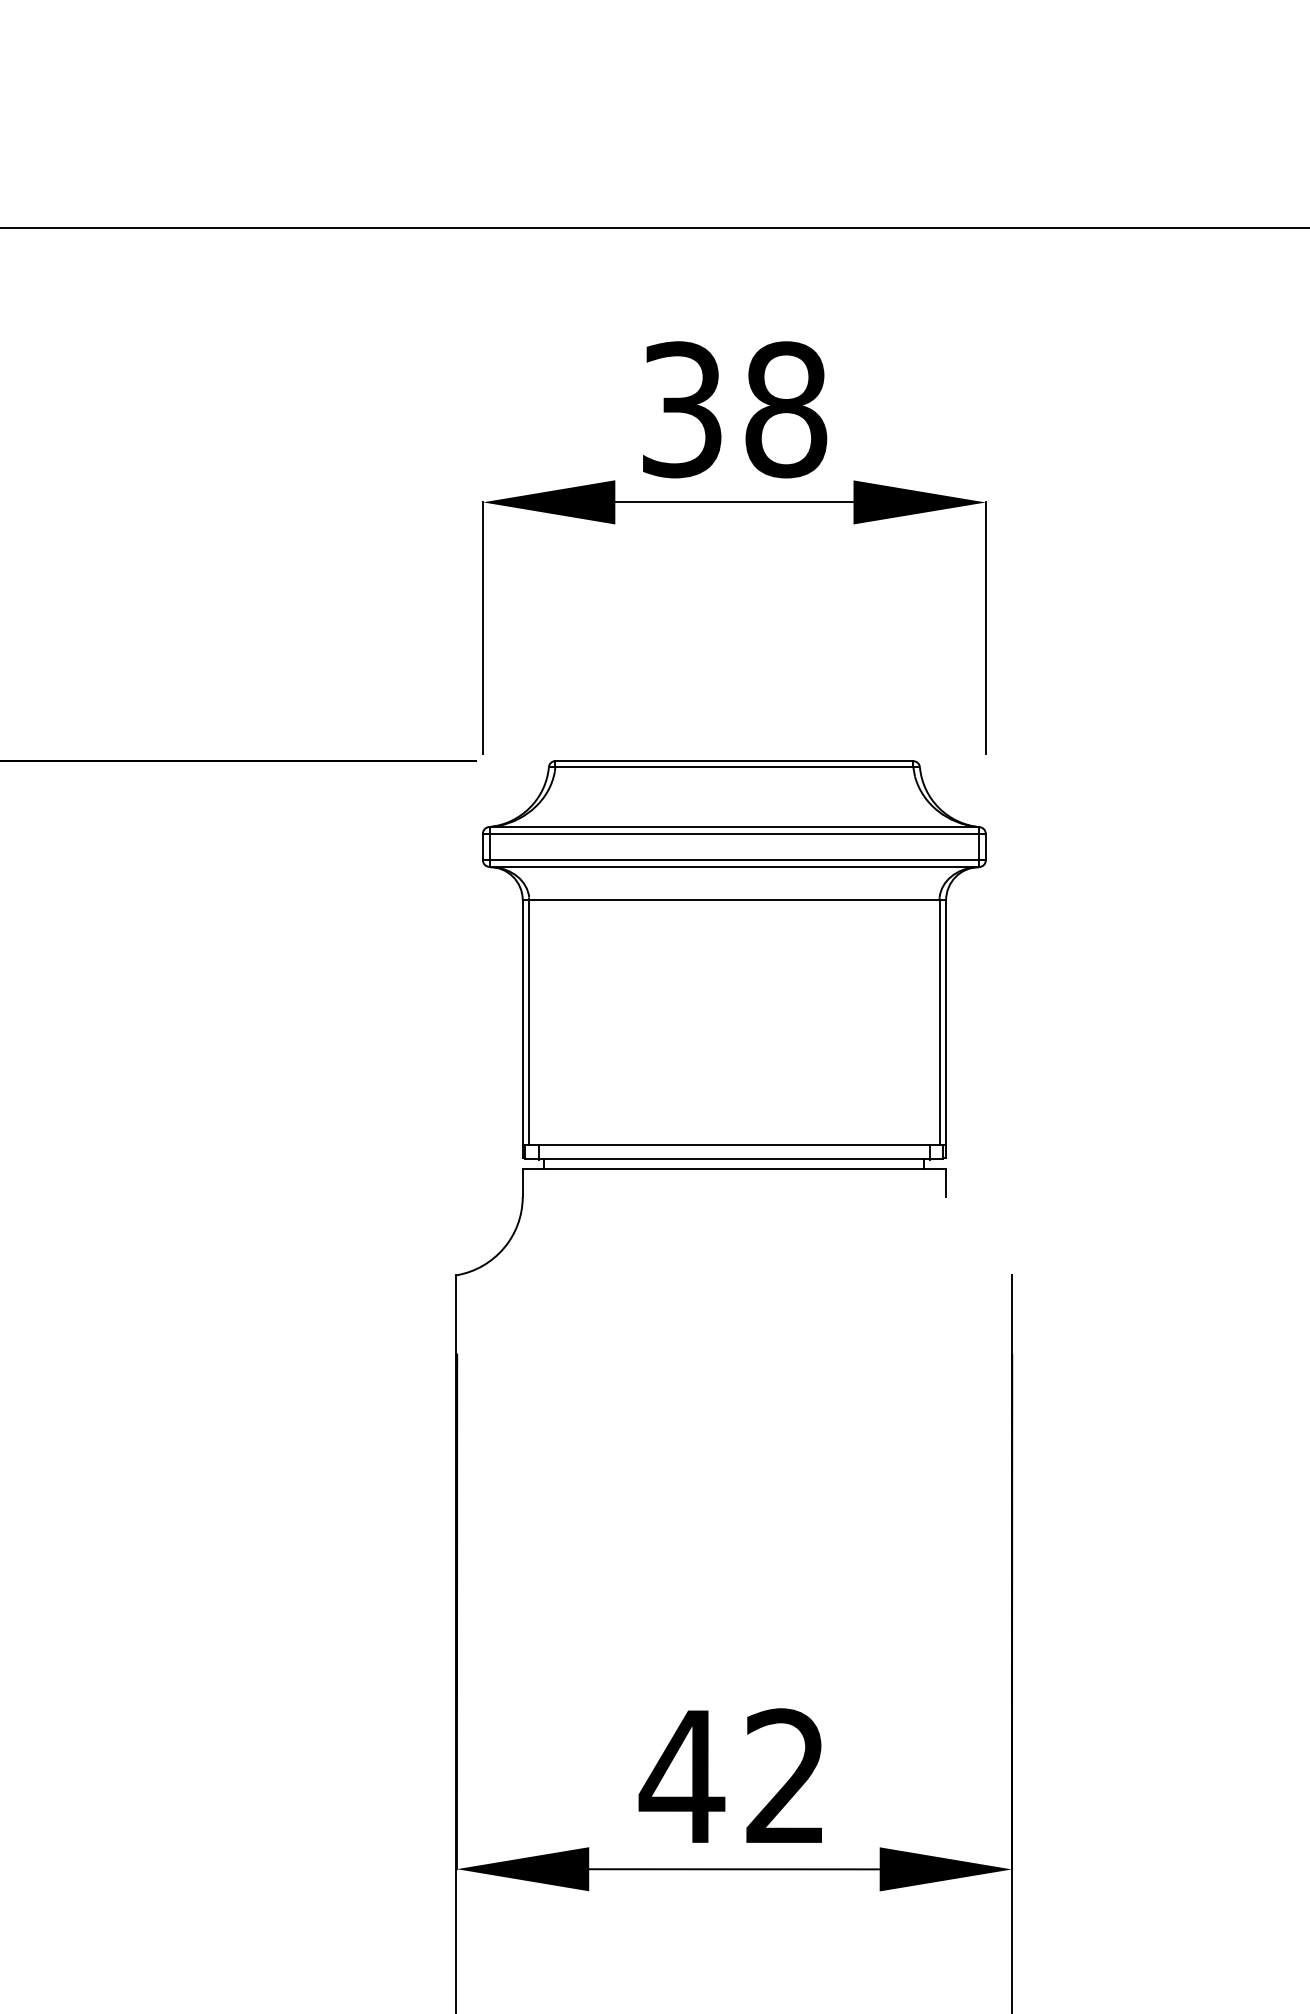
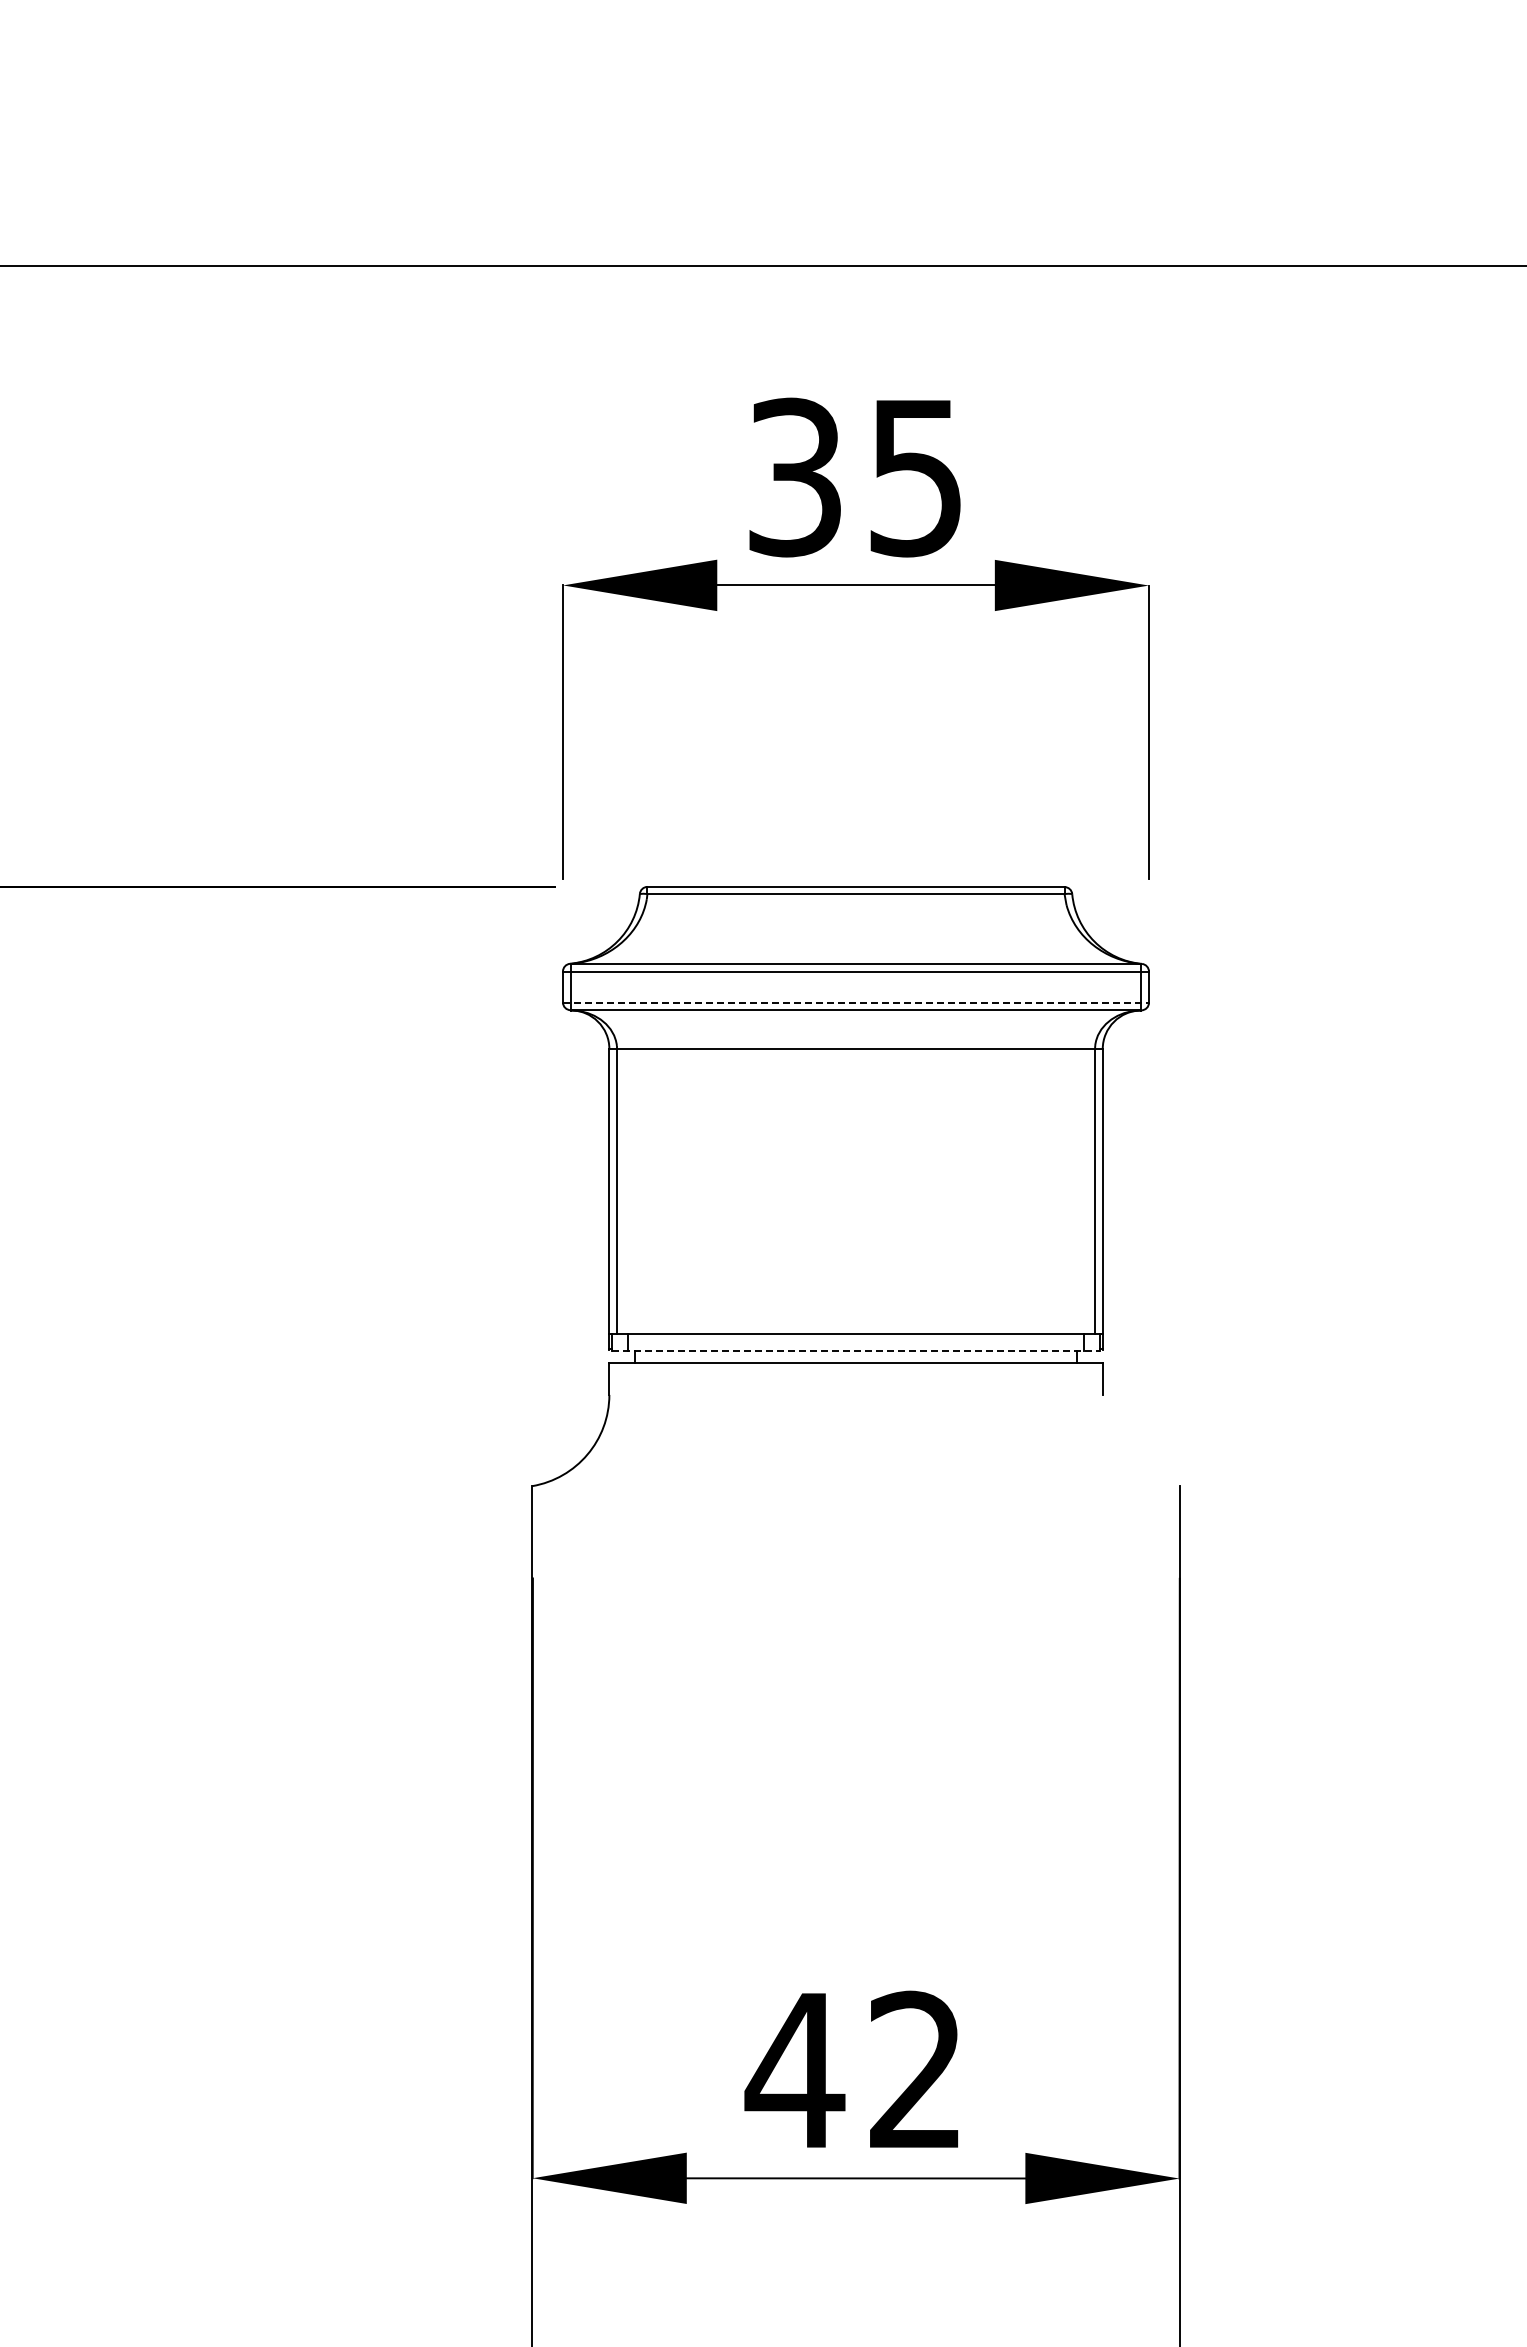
text: (786, 409) -> (916, 477), 38 -> 35
line: (734, 860) -> (856, 1002), solid -> dashed
line: (733, 1159) -> (855, 1351), solid -> dashed

